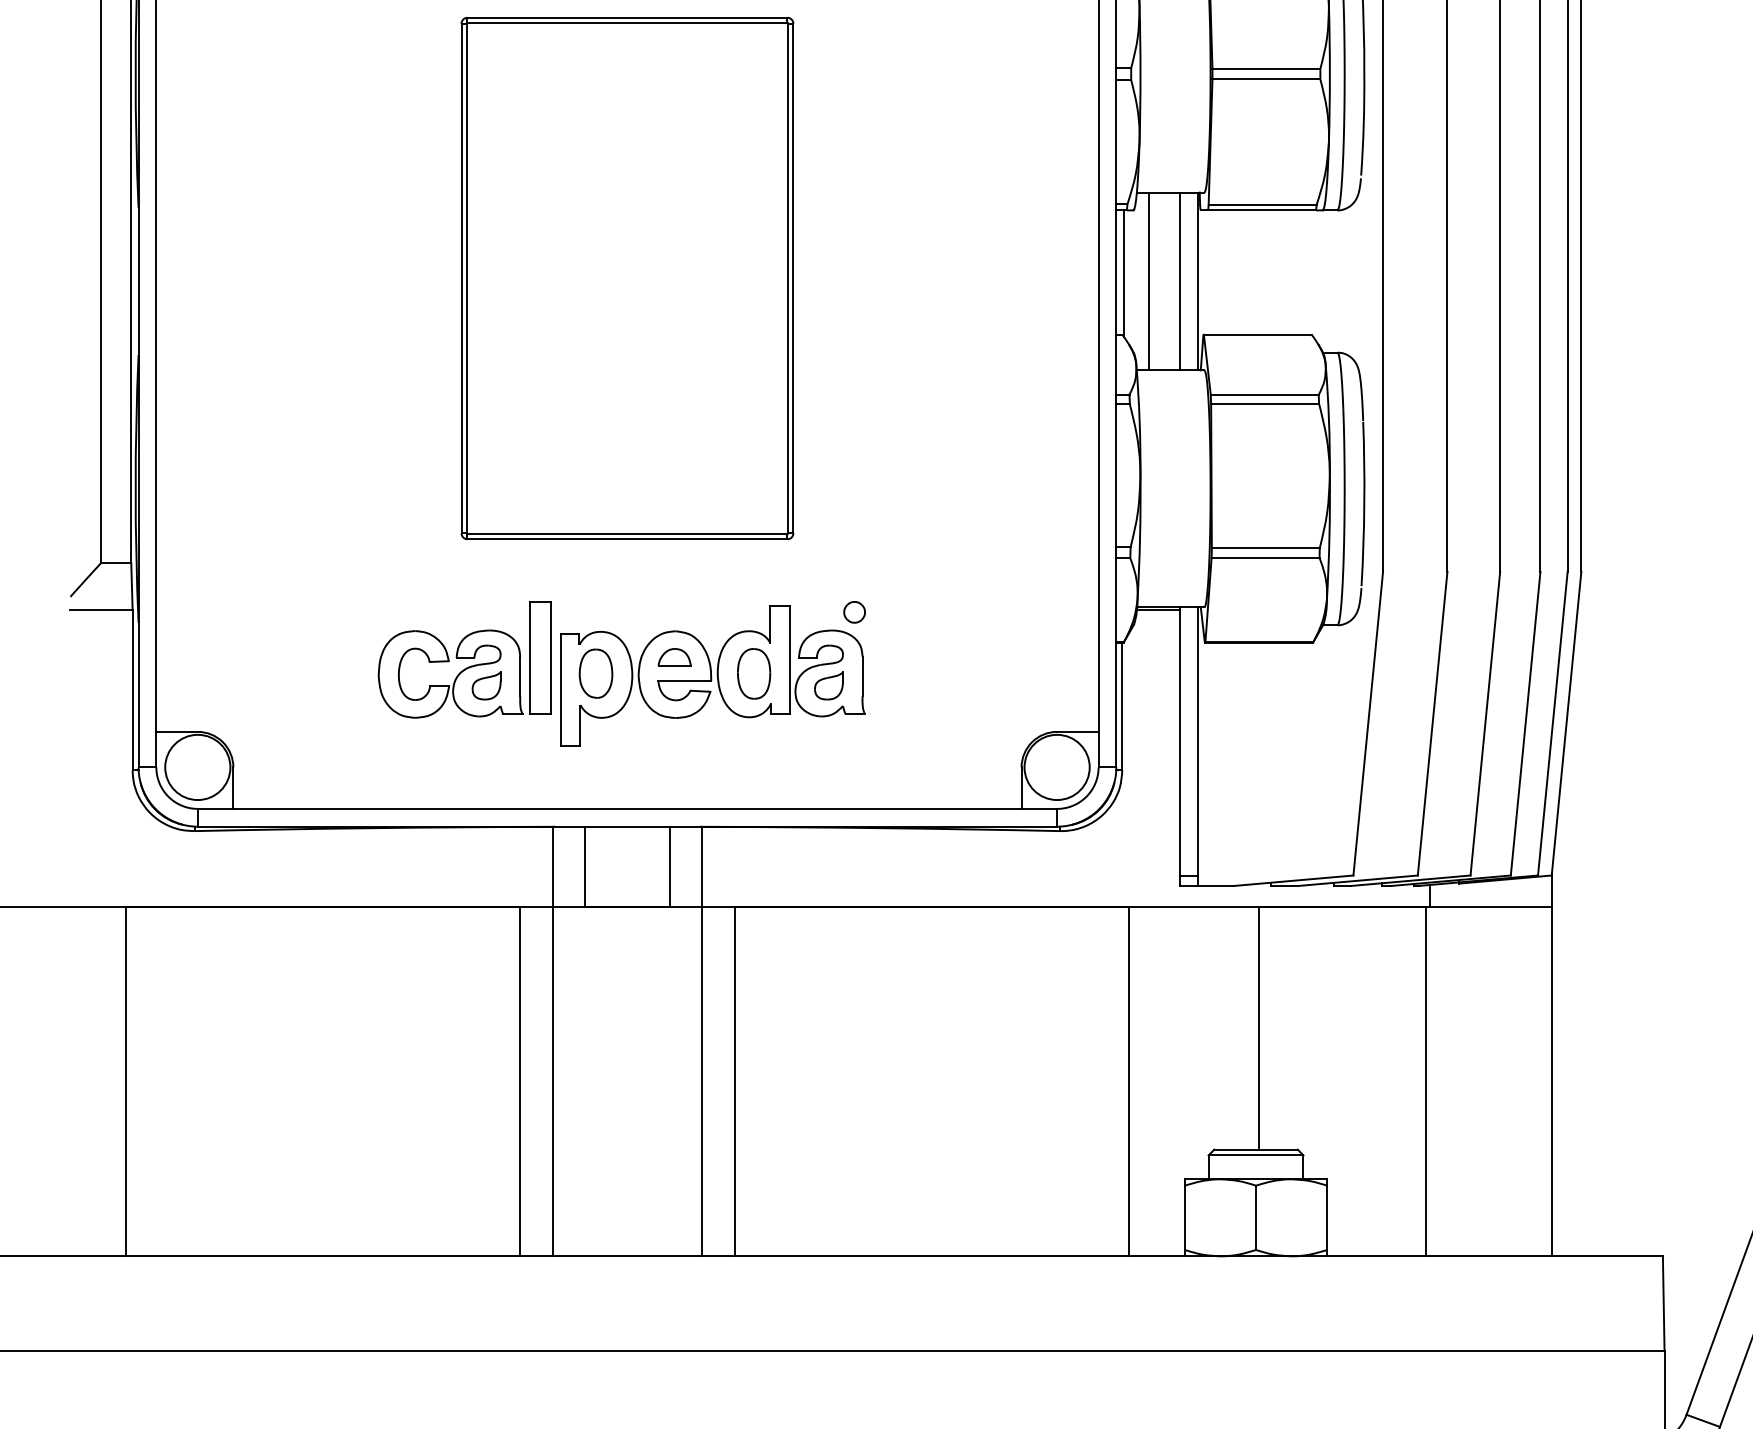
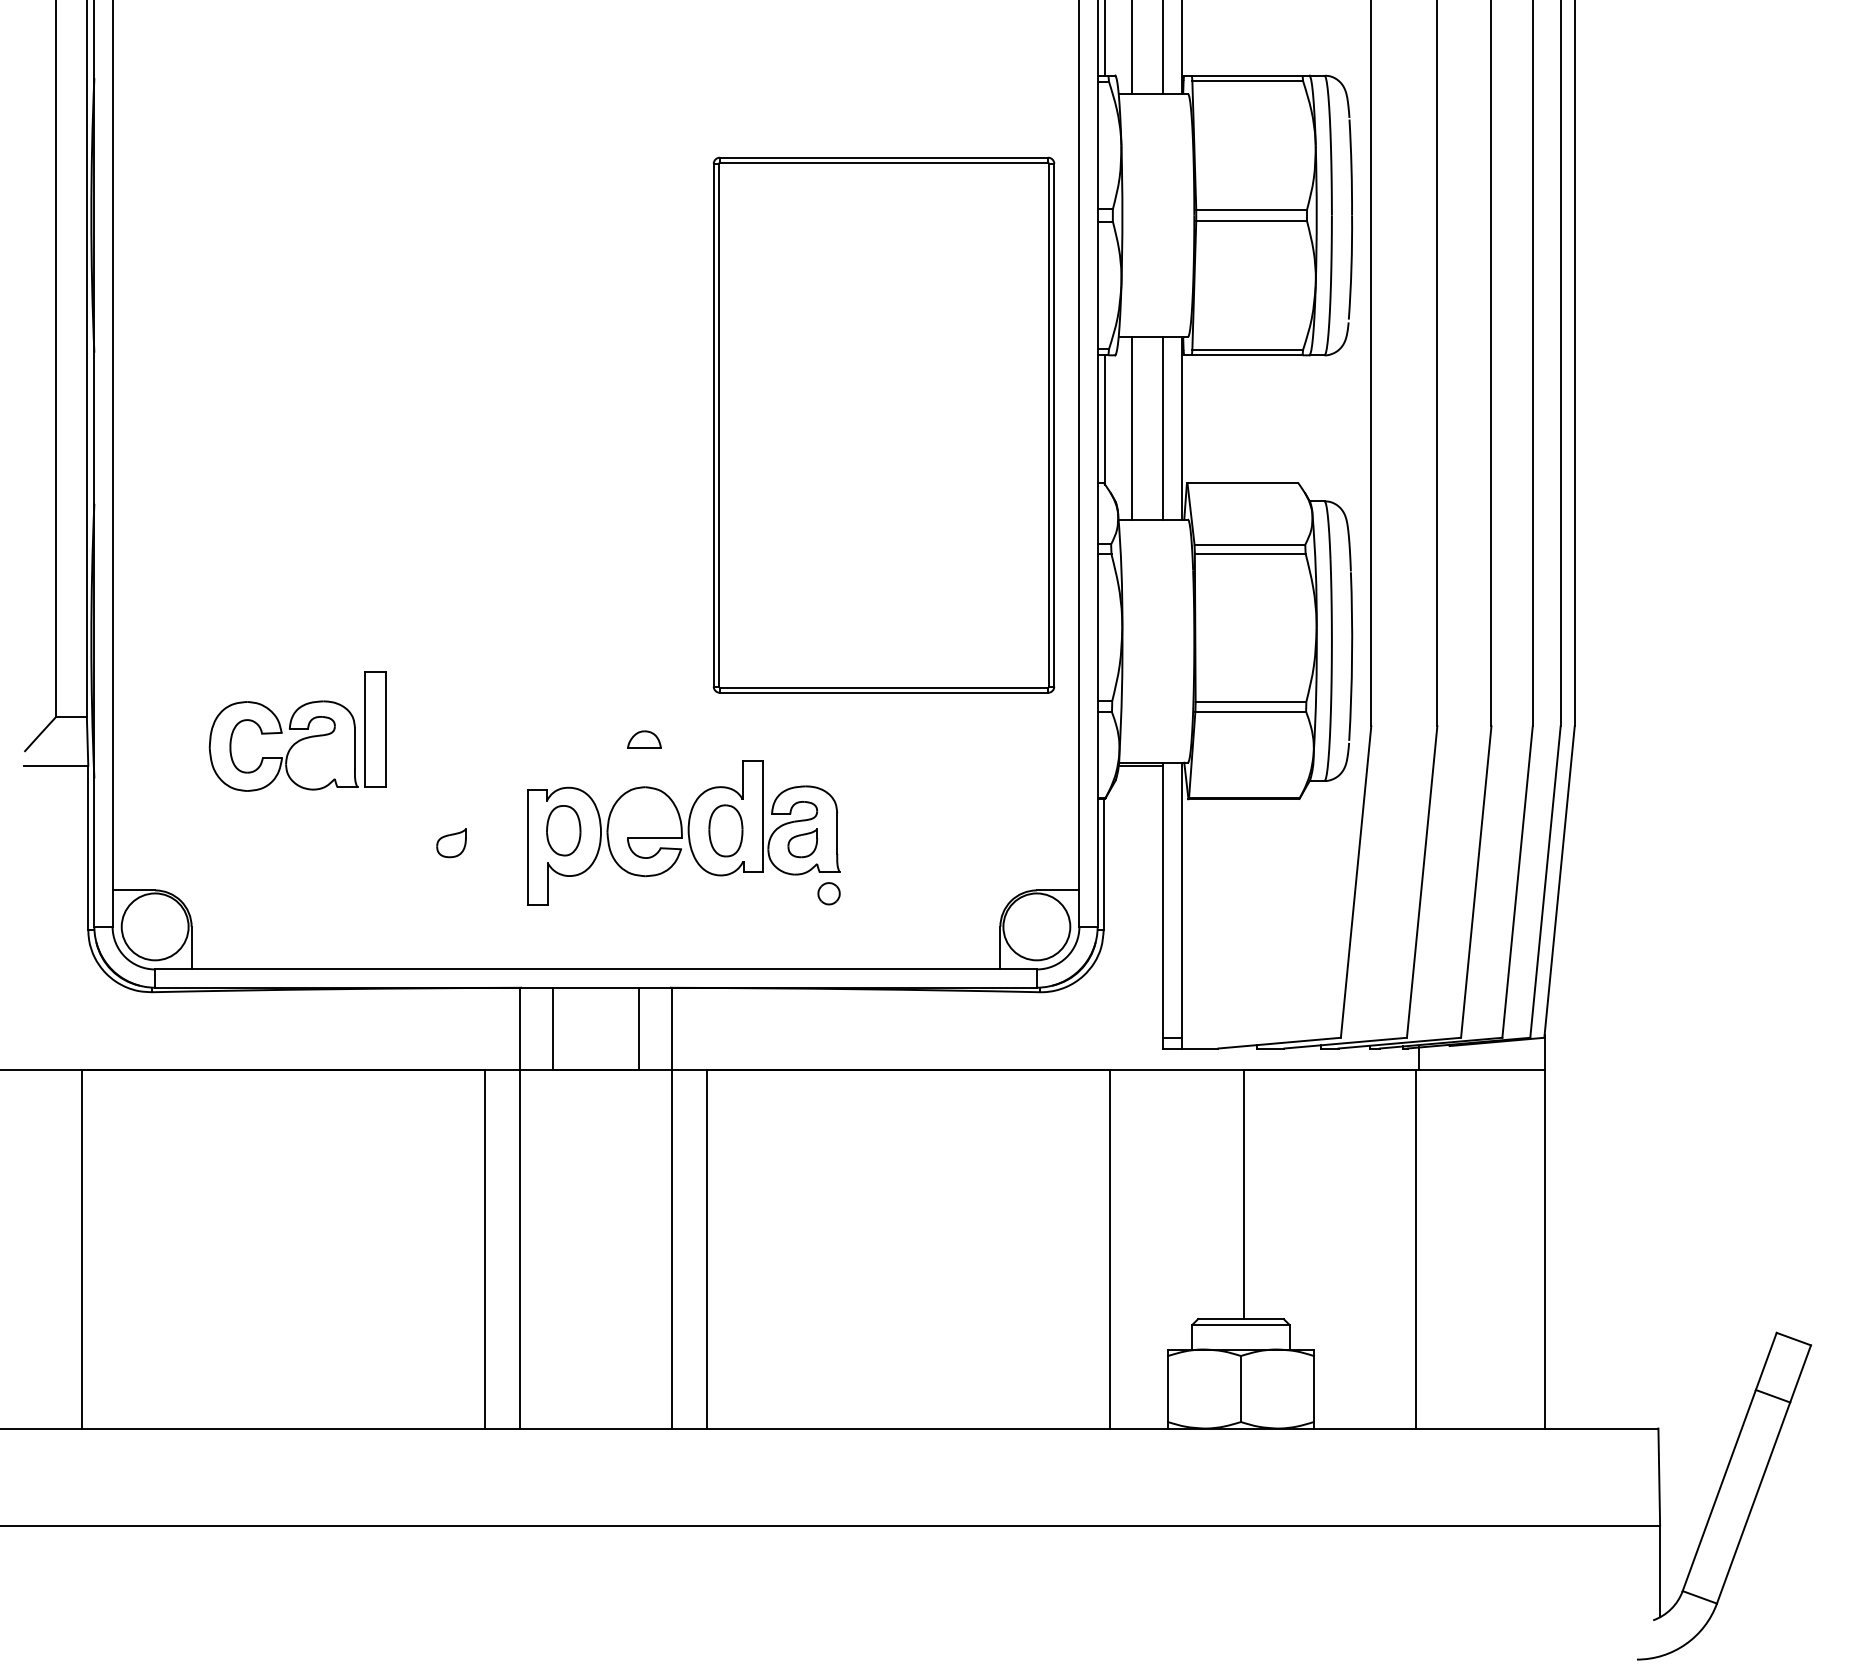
part: (626, 277) -> (883, 424), moved
part: (854, 612) -> (828, 893), moved
part: (674, 656) -> (644, 739), moved
part: (464, 659) -> (297, 731), moved

